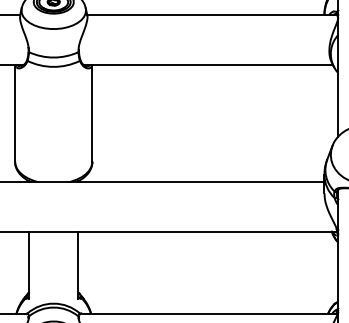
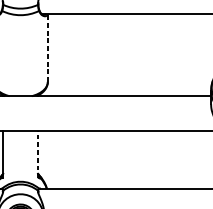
line: (92, 112) -> (47, 47), solid -> dashed
line: (78, 265) -> (38, 154), solid -> dashed

